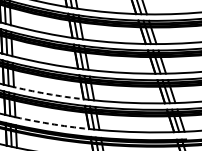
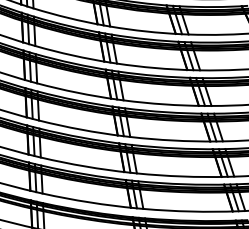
arc: (51, 94) -> (85, 166), dashed -> solid
arc: (54, 124) -> (89, 202), dashed -> solid

